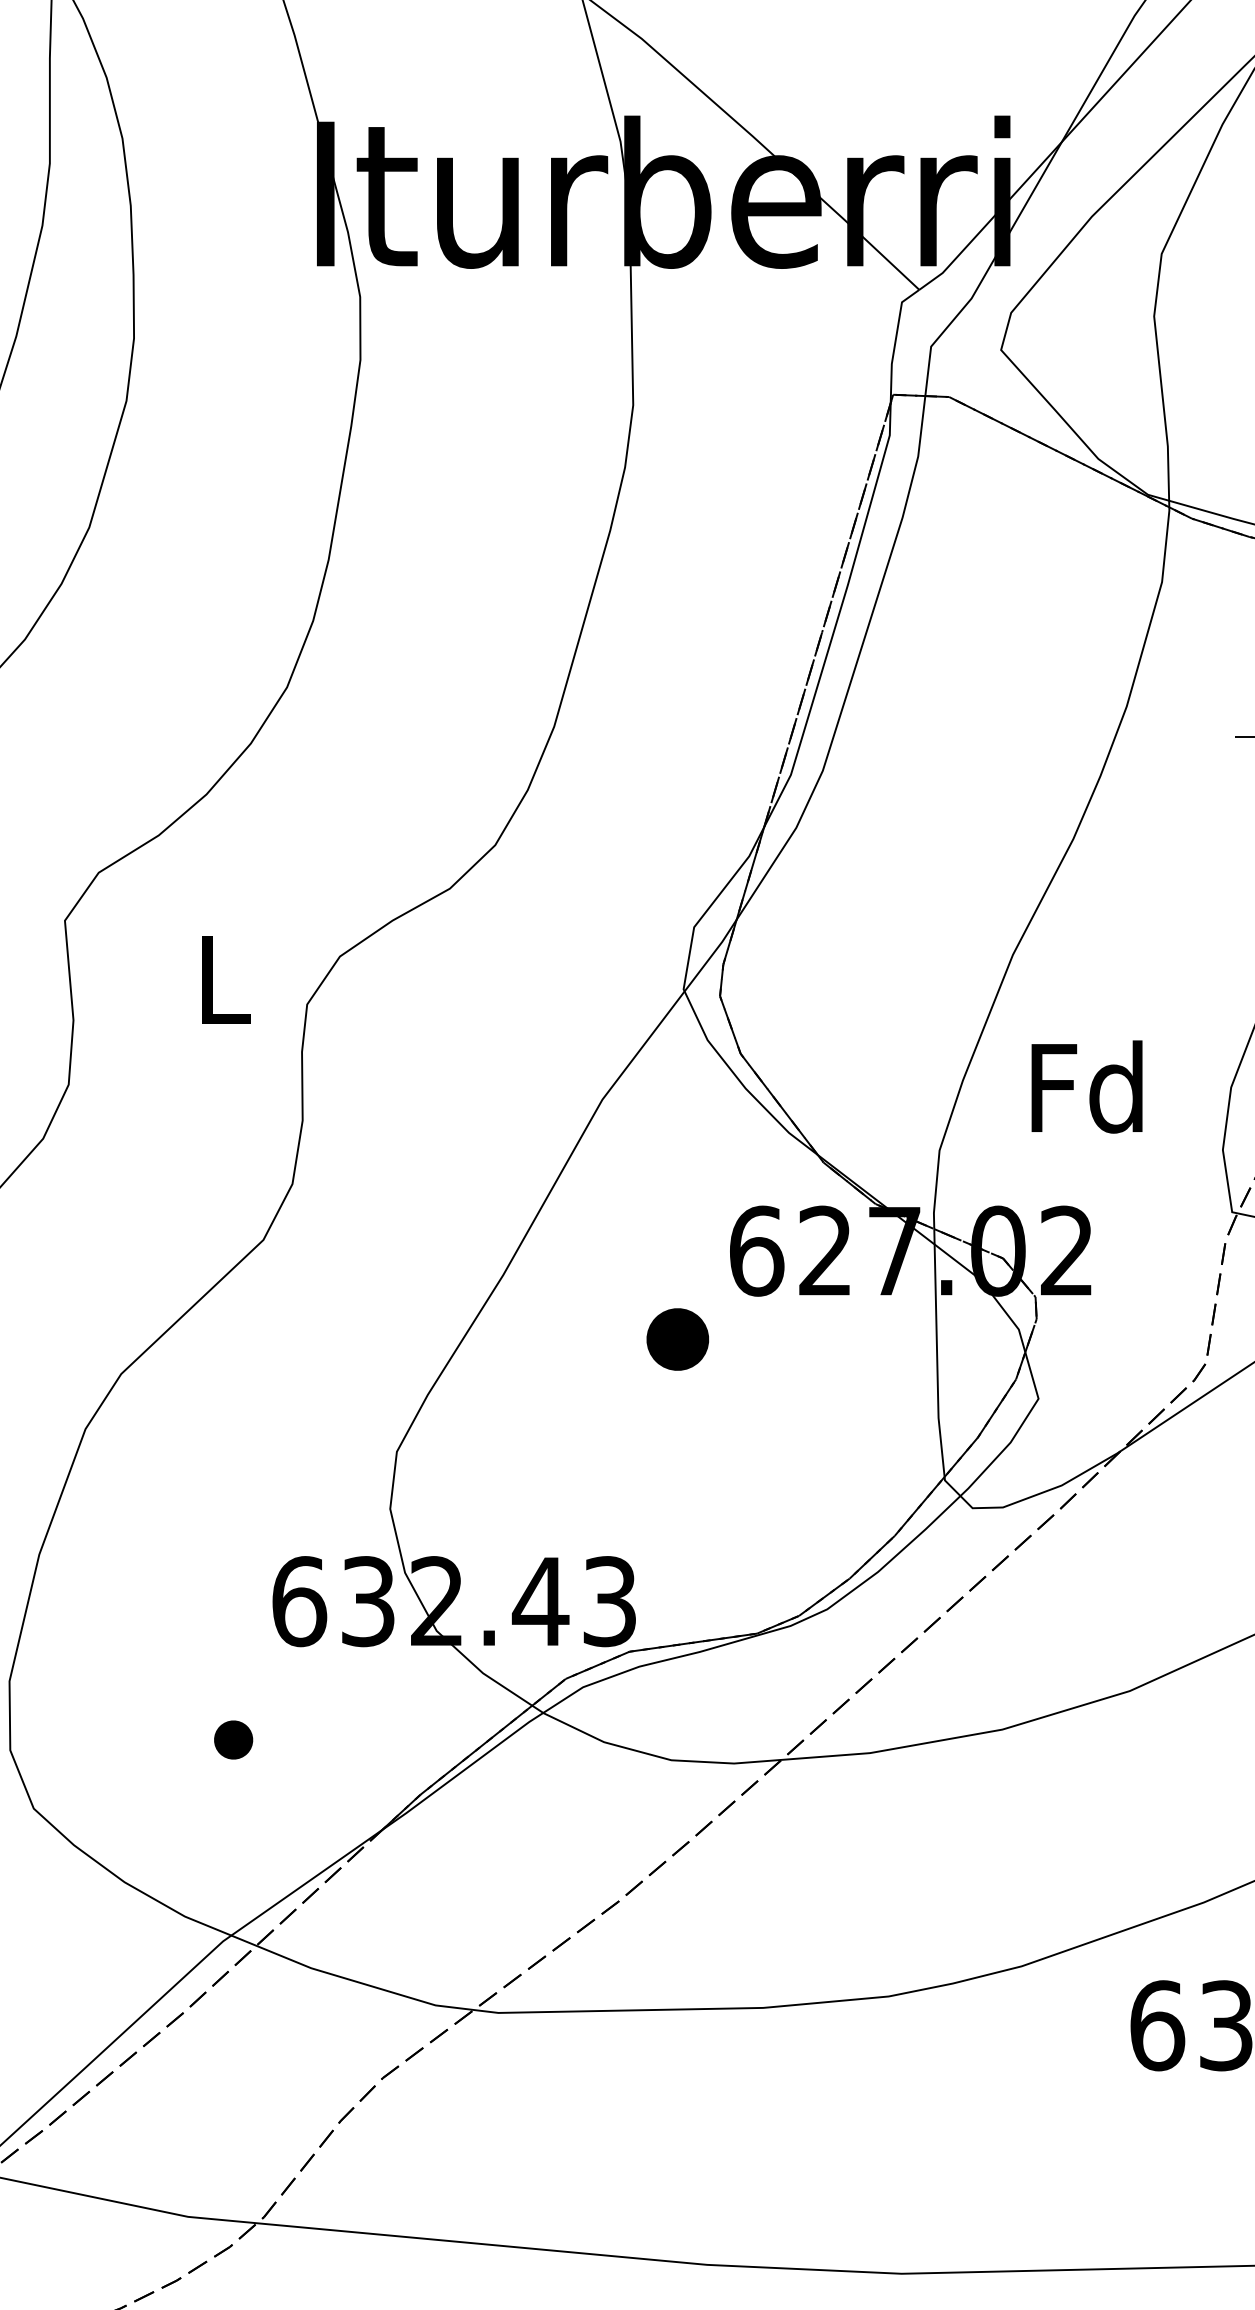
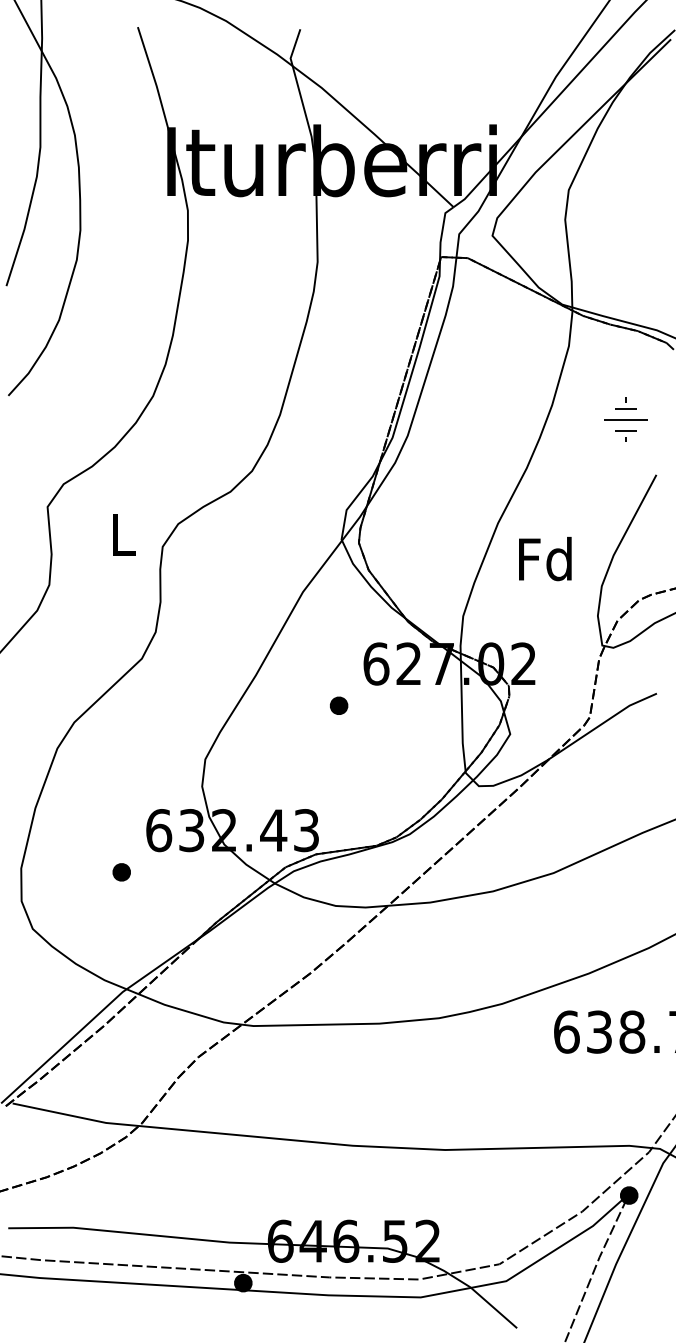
text: (1087, 1087) -> (545, 559), moved
part: (679, 1338) -> (339, 705), size x0.62
part: (233, 1740) -> (121, 872), moved

